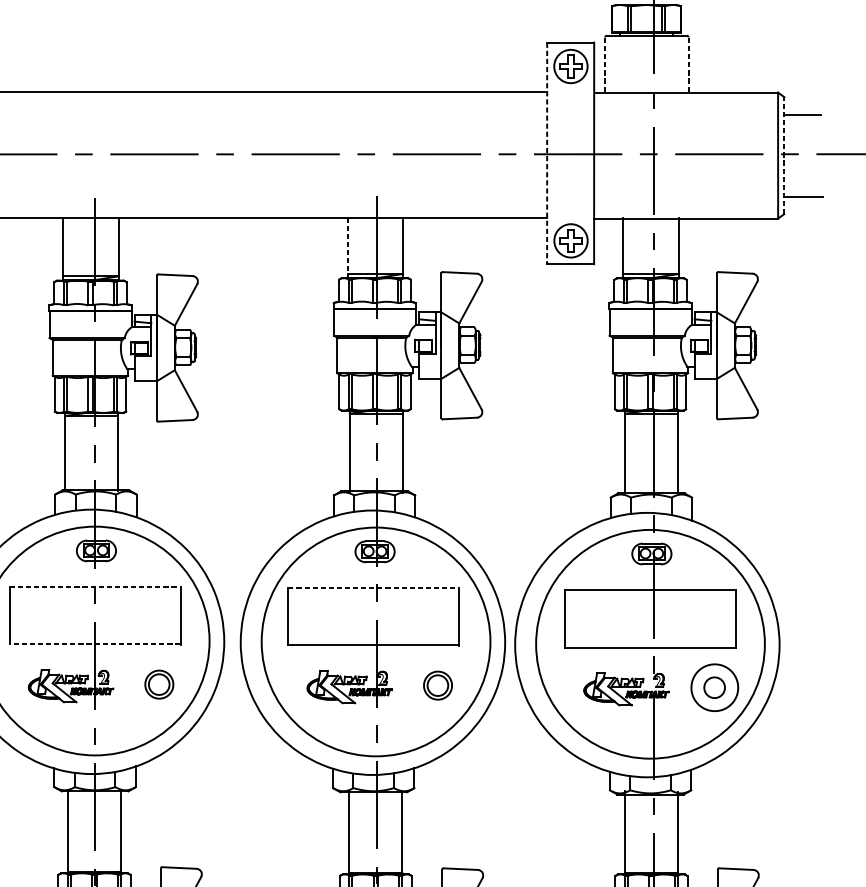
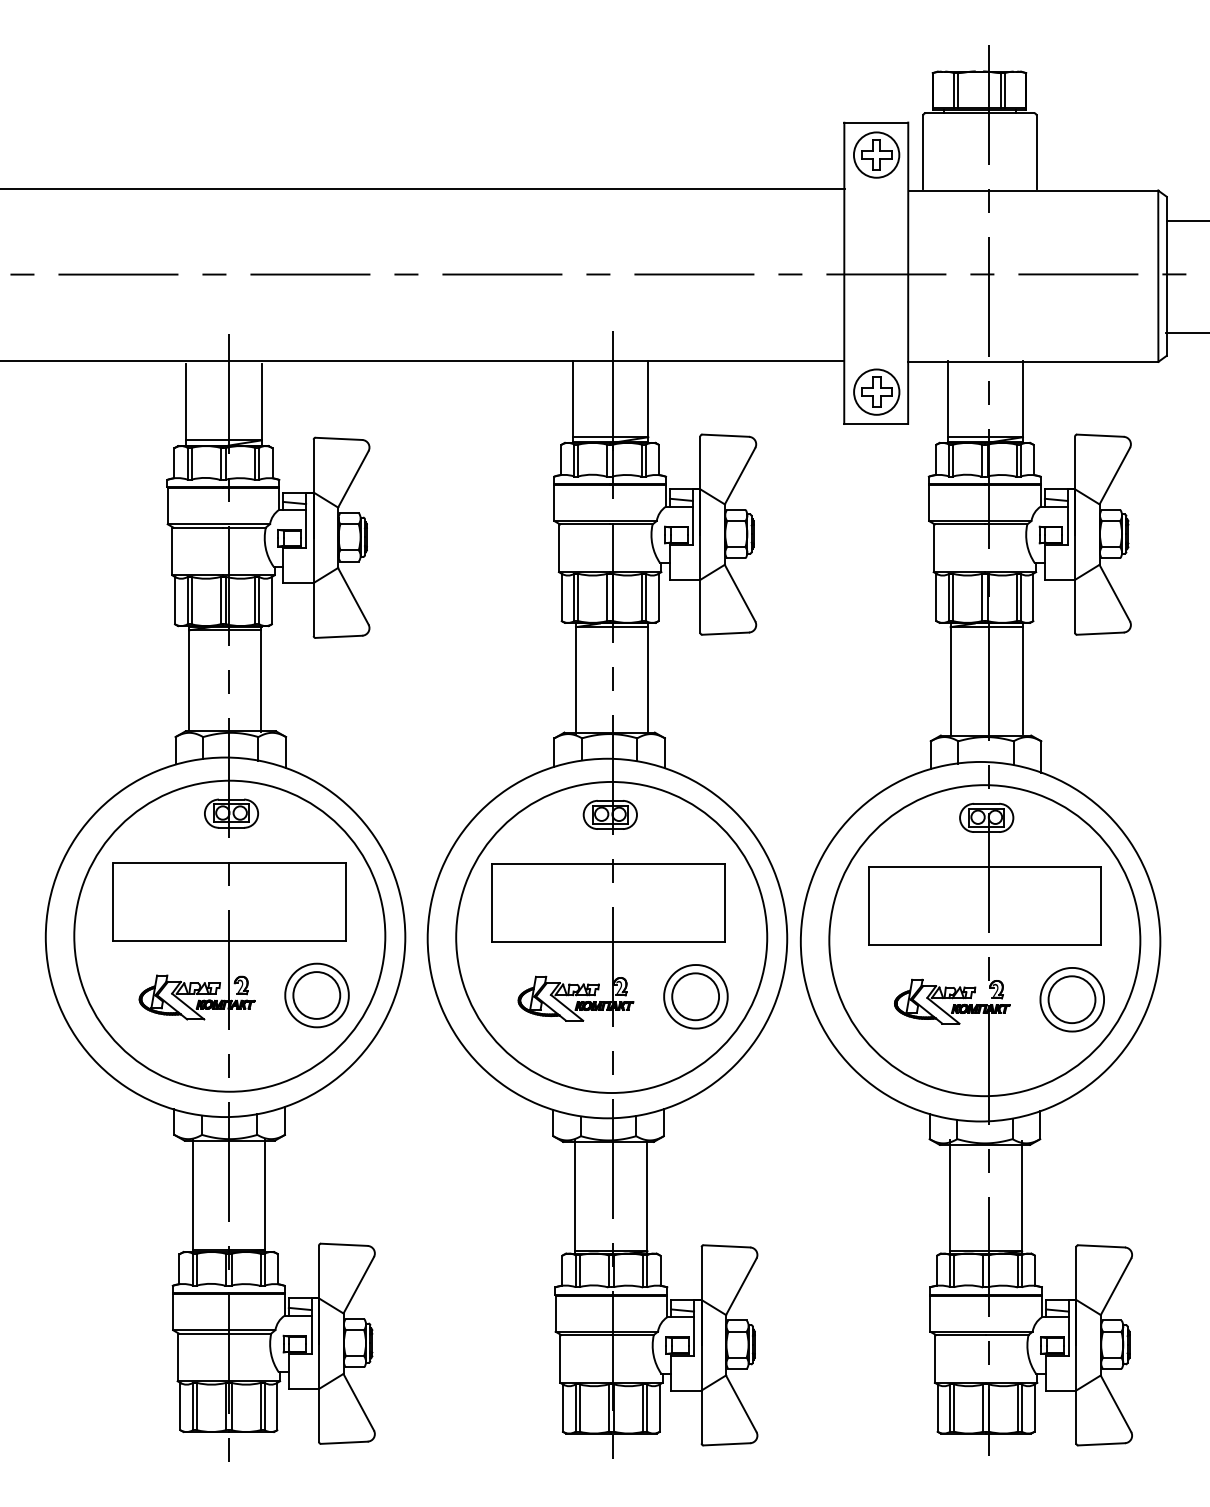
line: (605, 64) -> (923, 152), dashed -> solid
line: (688, 64) -> (1036, 152), dashed -> solid
line: (547, 153) -> (844, 273), dashed -> solid
line: (784, 155) -> (1166, 276), dashed -> solid
line: (347, 247) -> (573, 401), dashed -> solid
line: (95, 586) -> (230, 862), dashed -> solid
line: (374, 587) -> (609, 863), dashed -> solid
line: (94, 644) -> (229, 940), dashed -> solid
part: (158, 684) -> (316, 995), size x1.67
part: (437, 685) -> (695, 996), size x1.67
circle: (714, 687) -> (1071, 999), size x1.67

